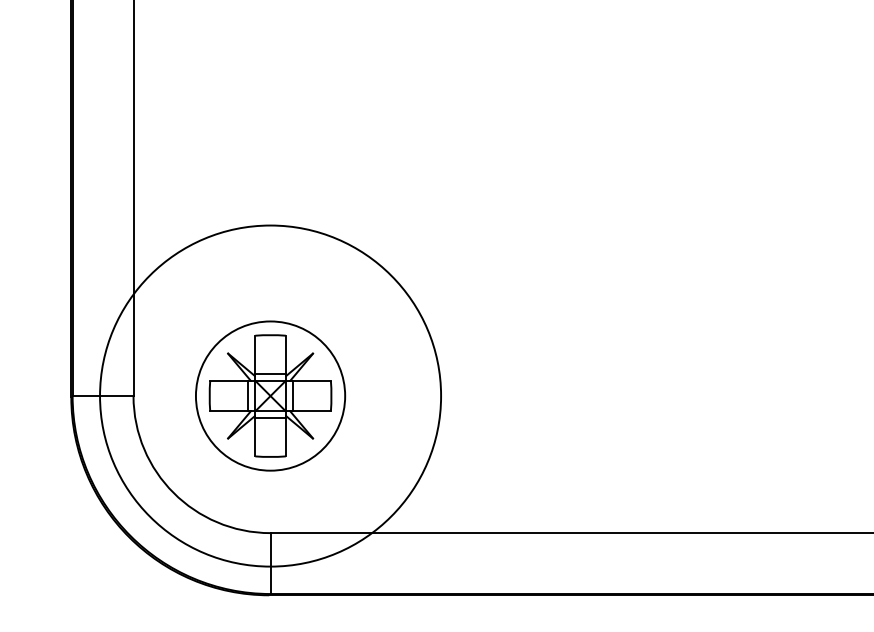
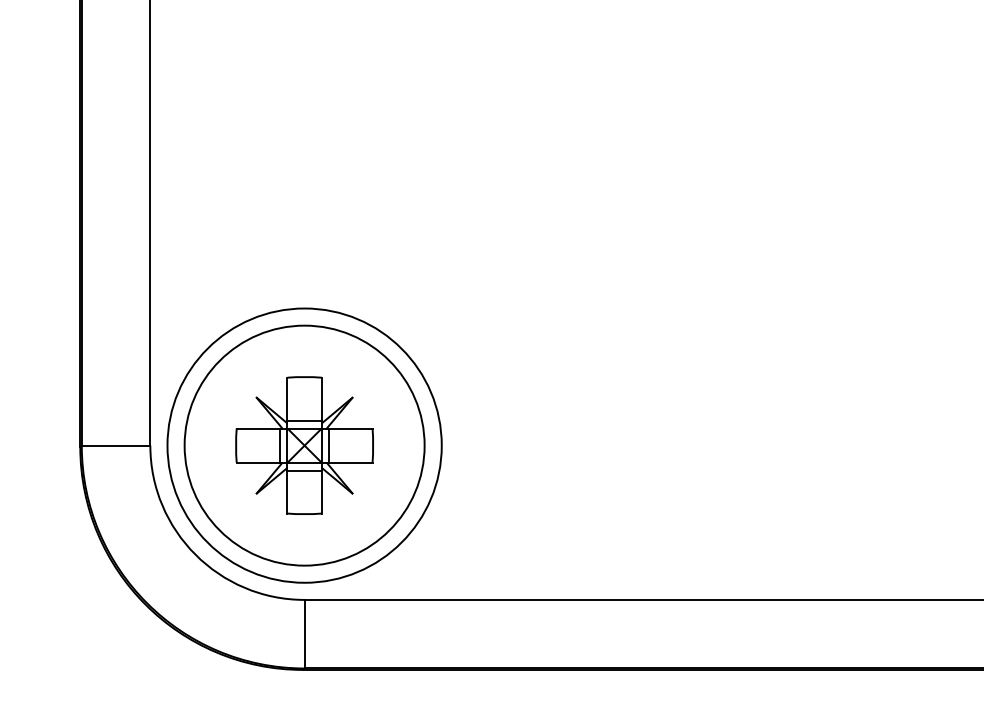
circle: (270, 395) -> (304, 445), size x0.71
circle: (270, 395) -> (304, 445), size x1.43

